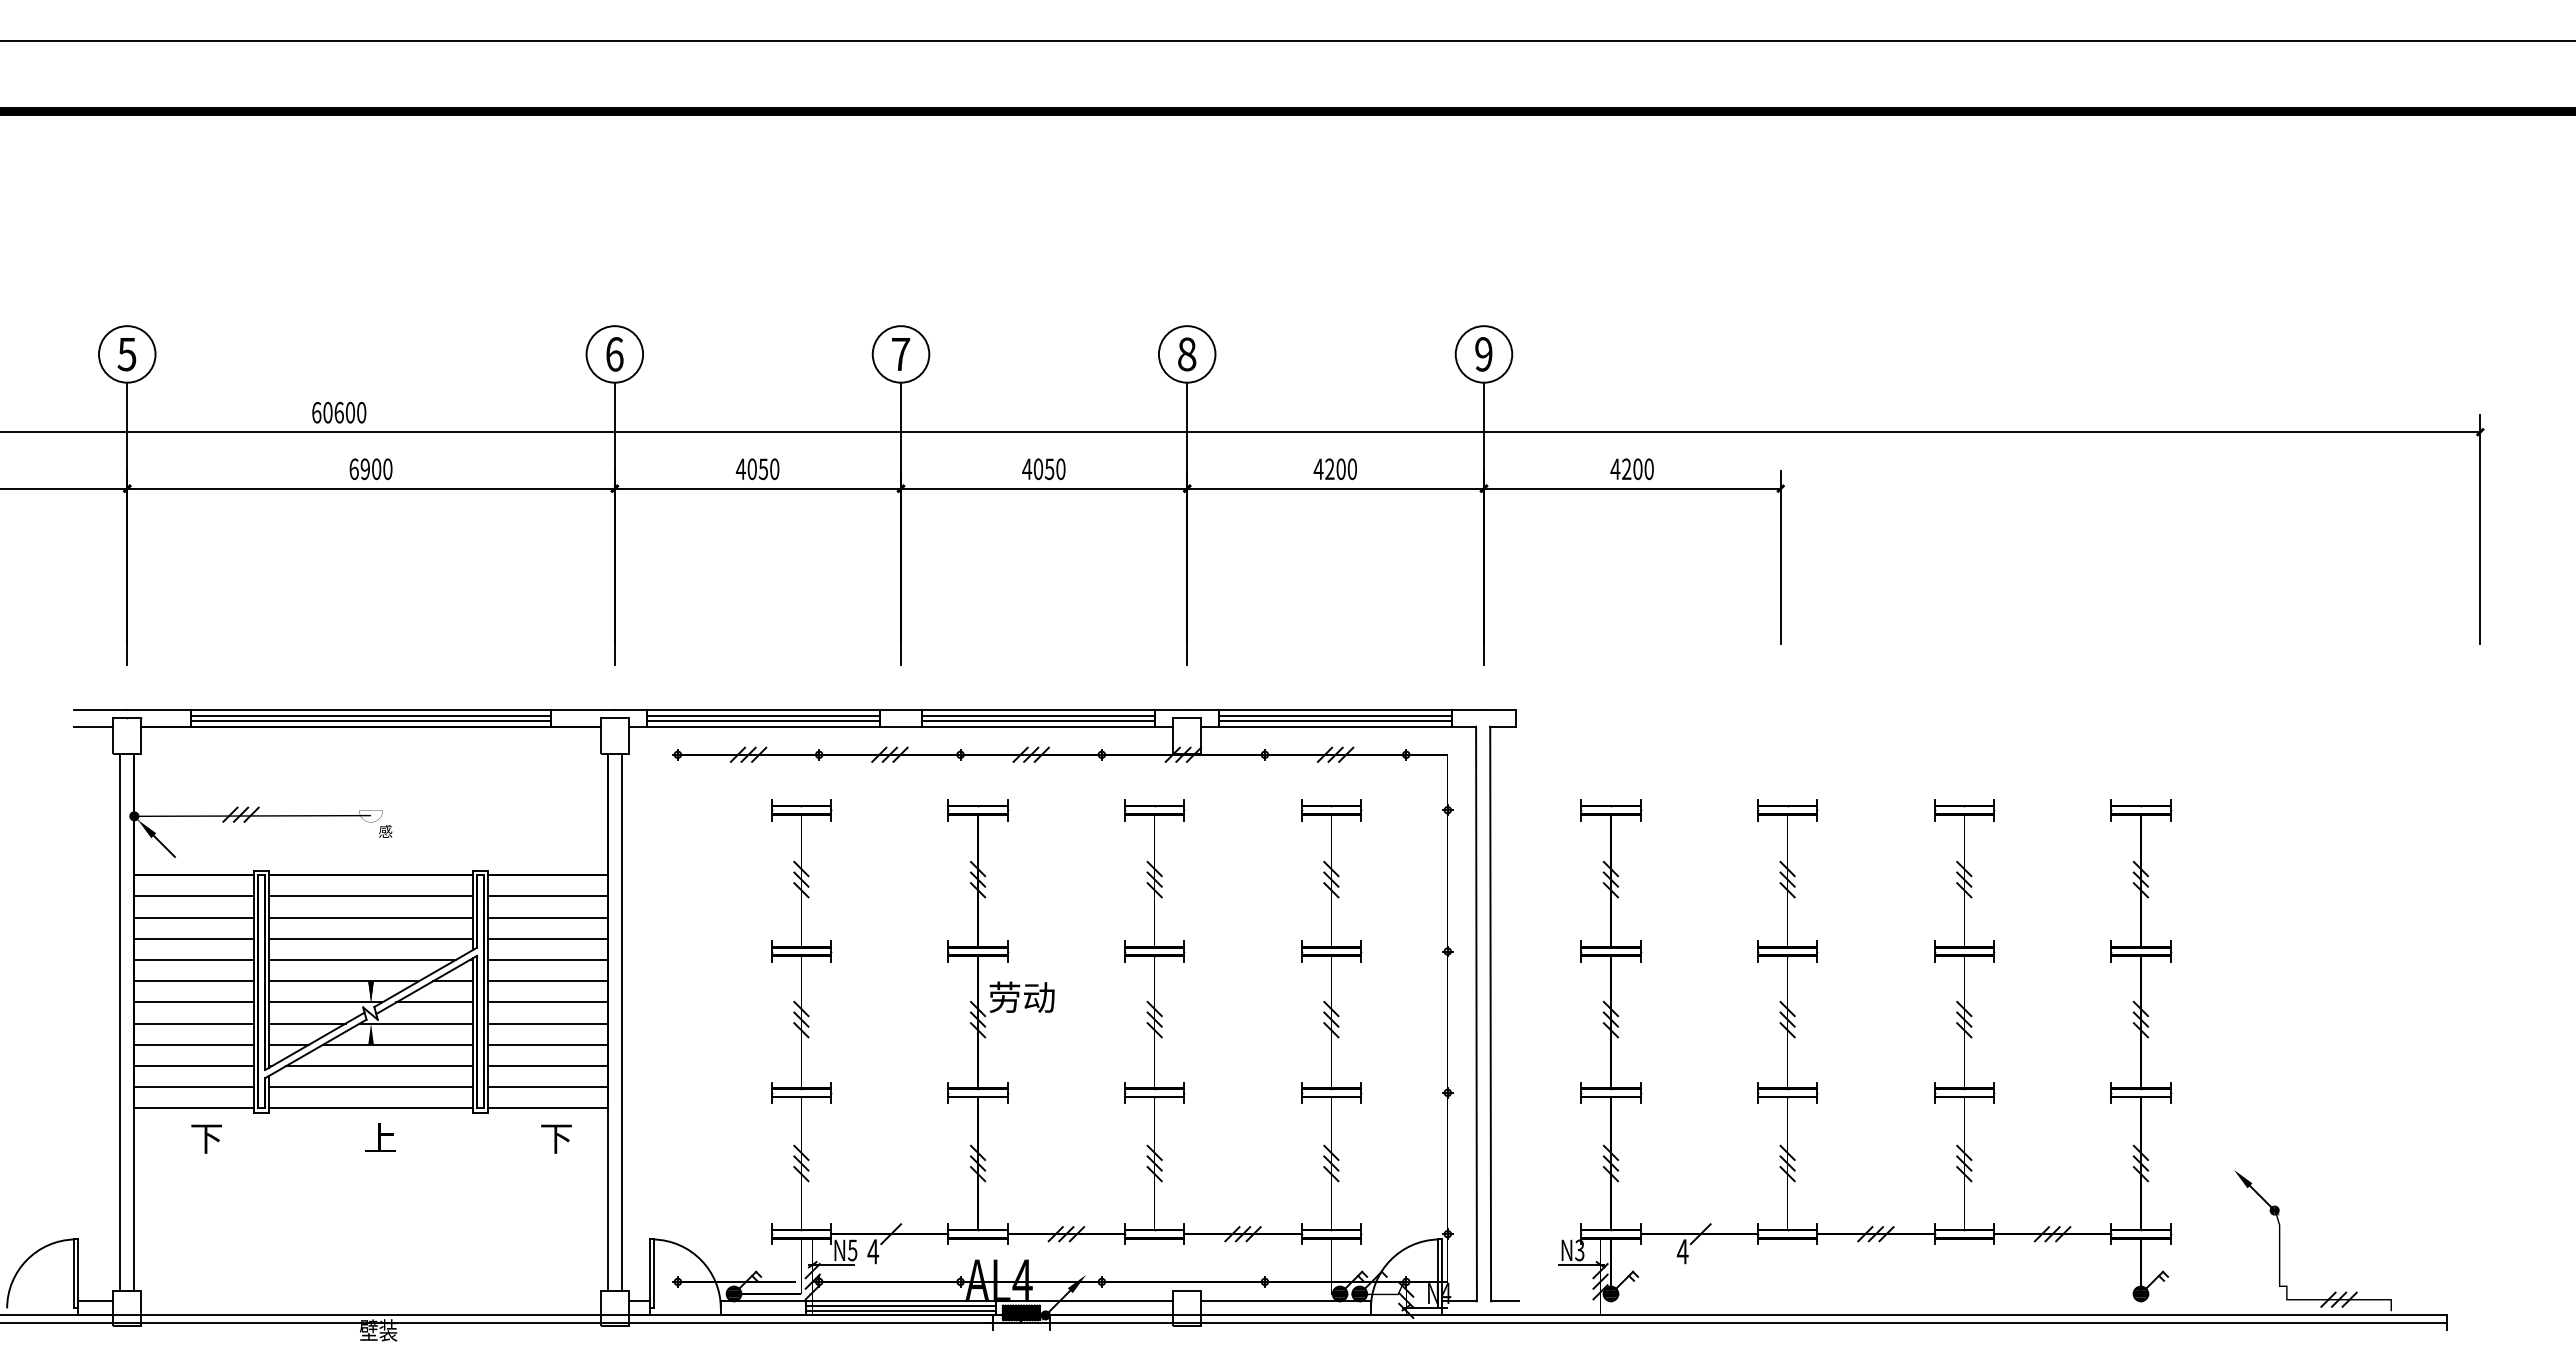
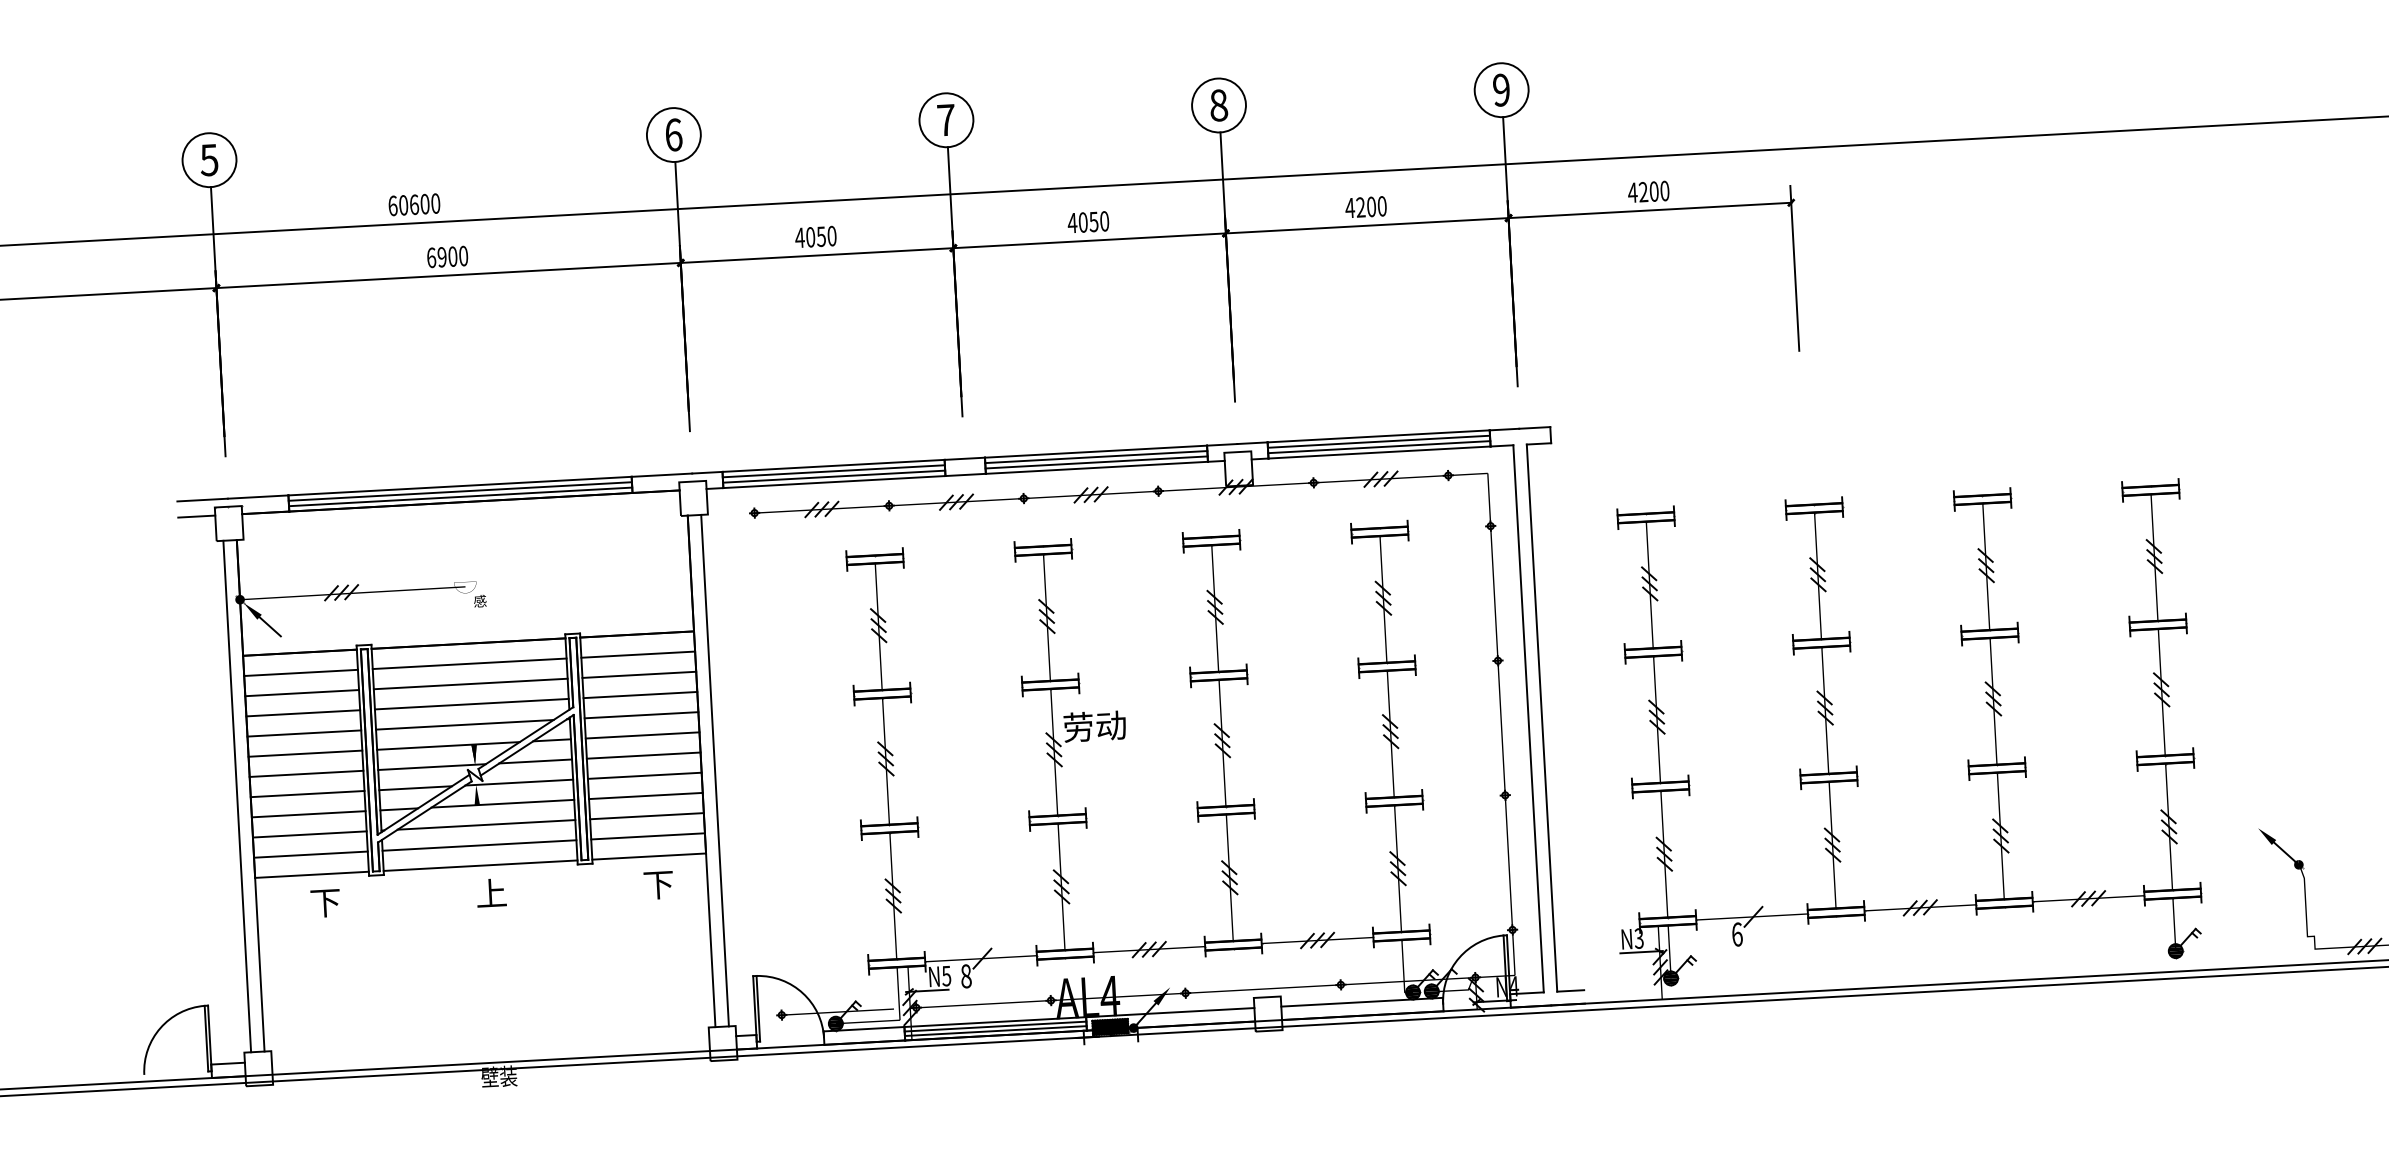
text: (873, 1251) -> (966, 976), 4 -> 8
text: (1682, 1251) -> (1737, 934), 4 -> 6

